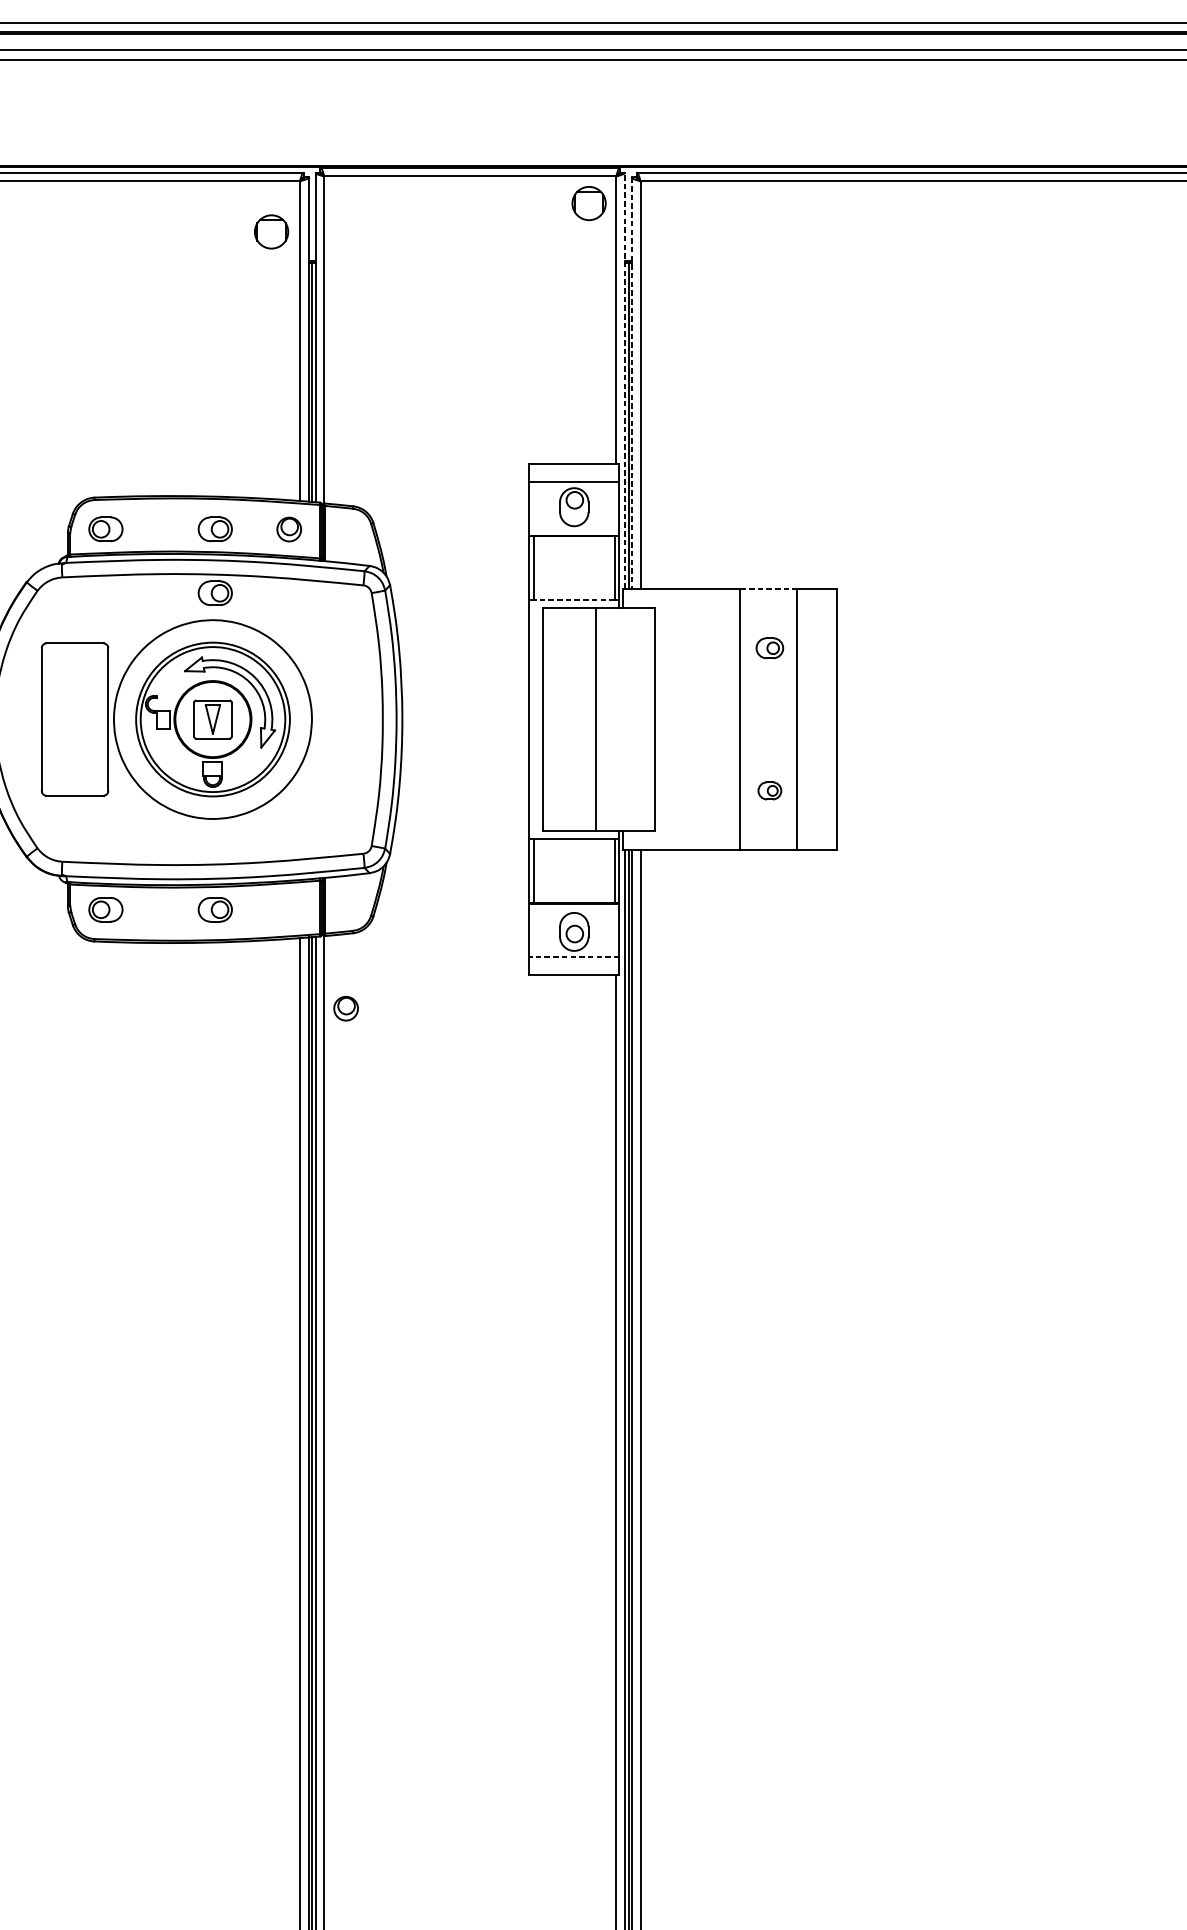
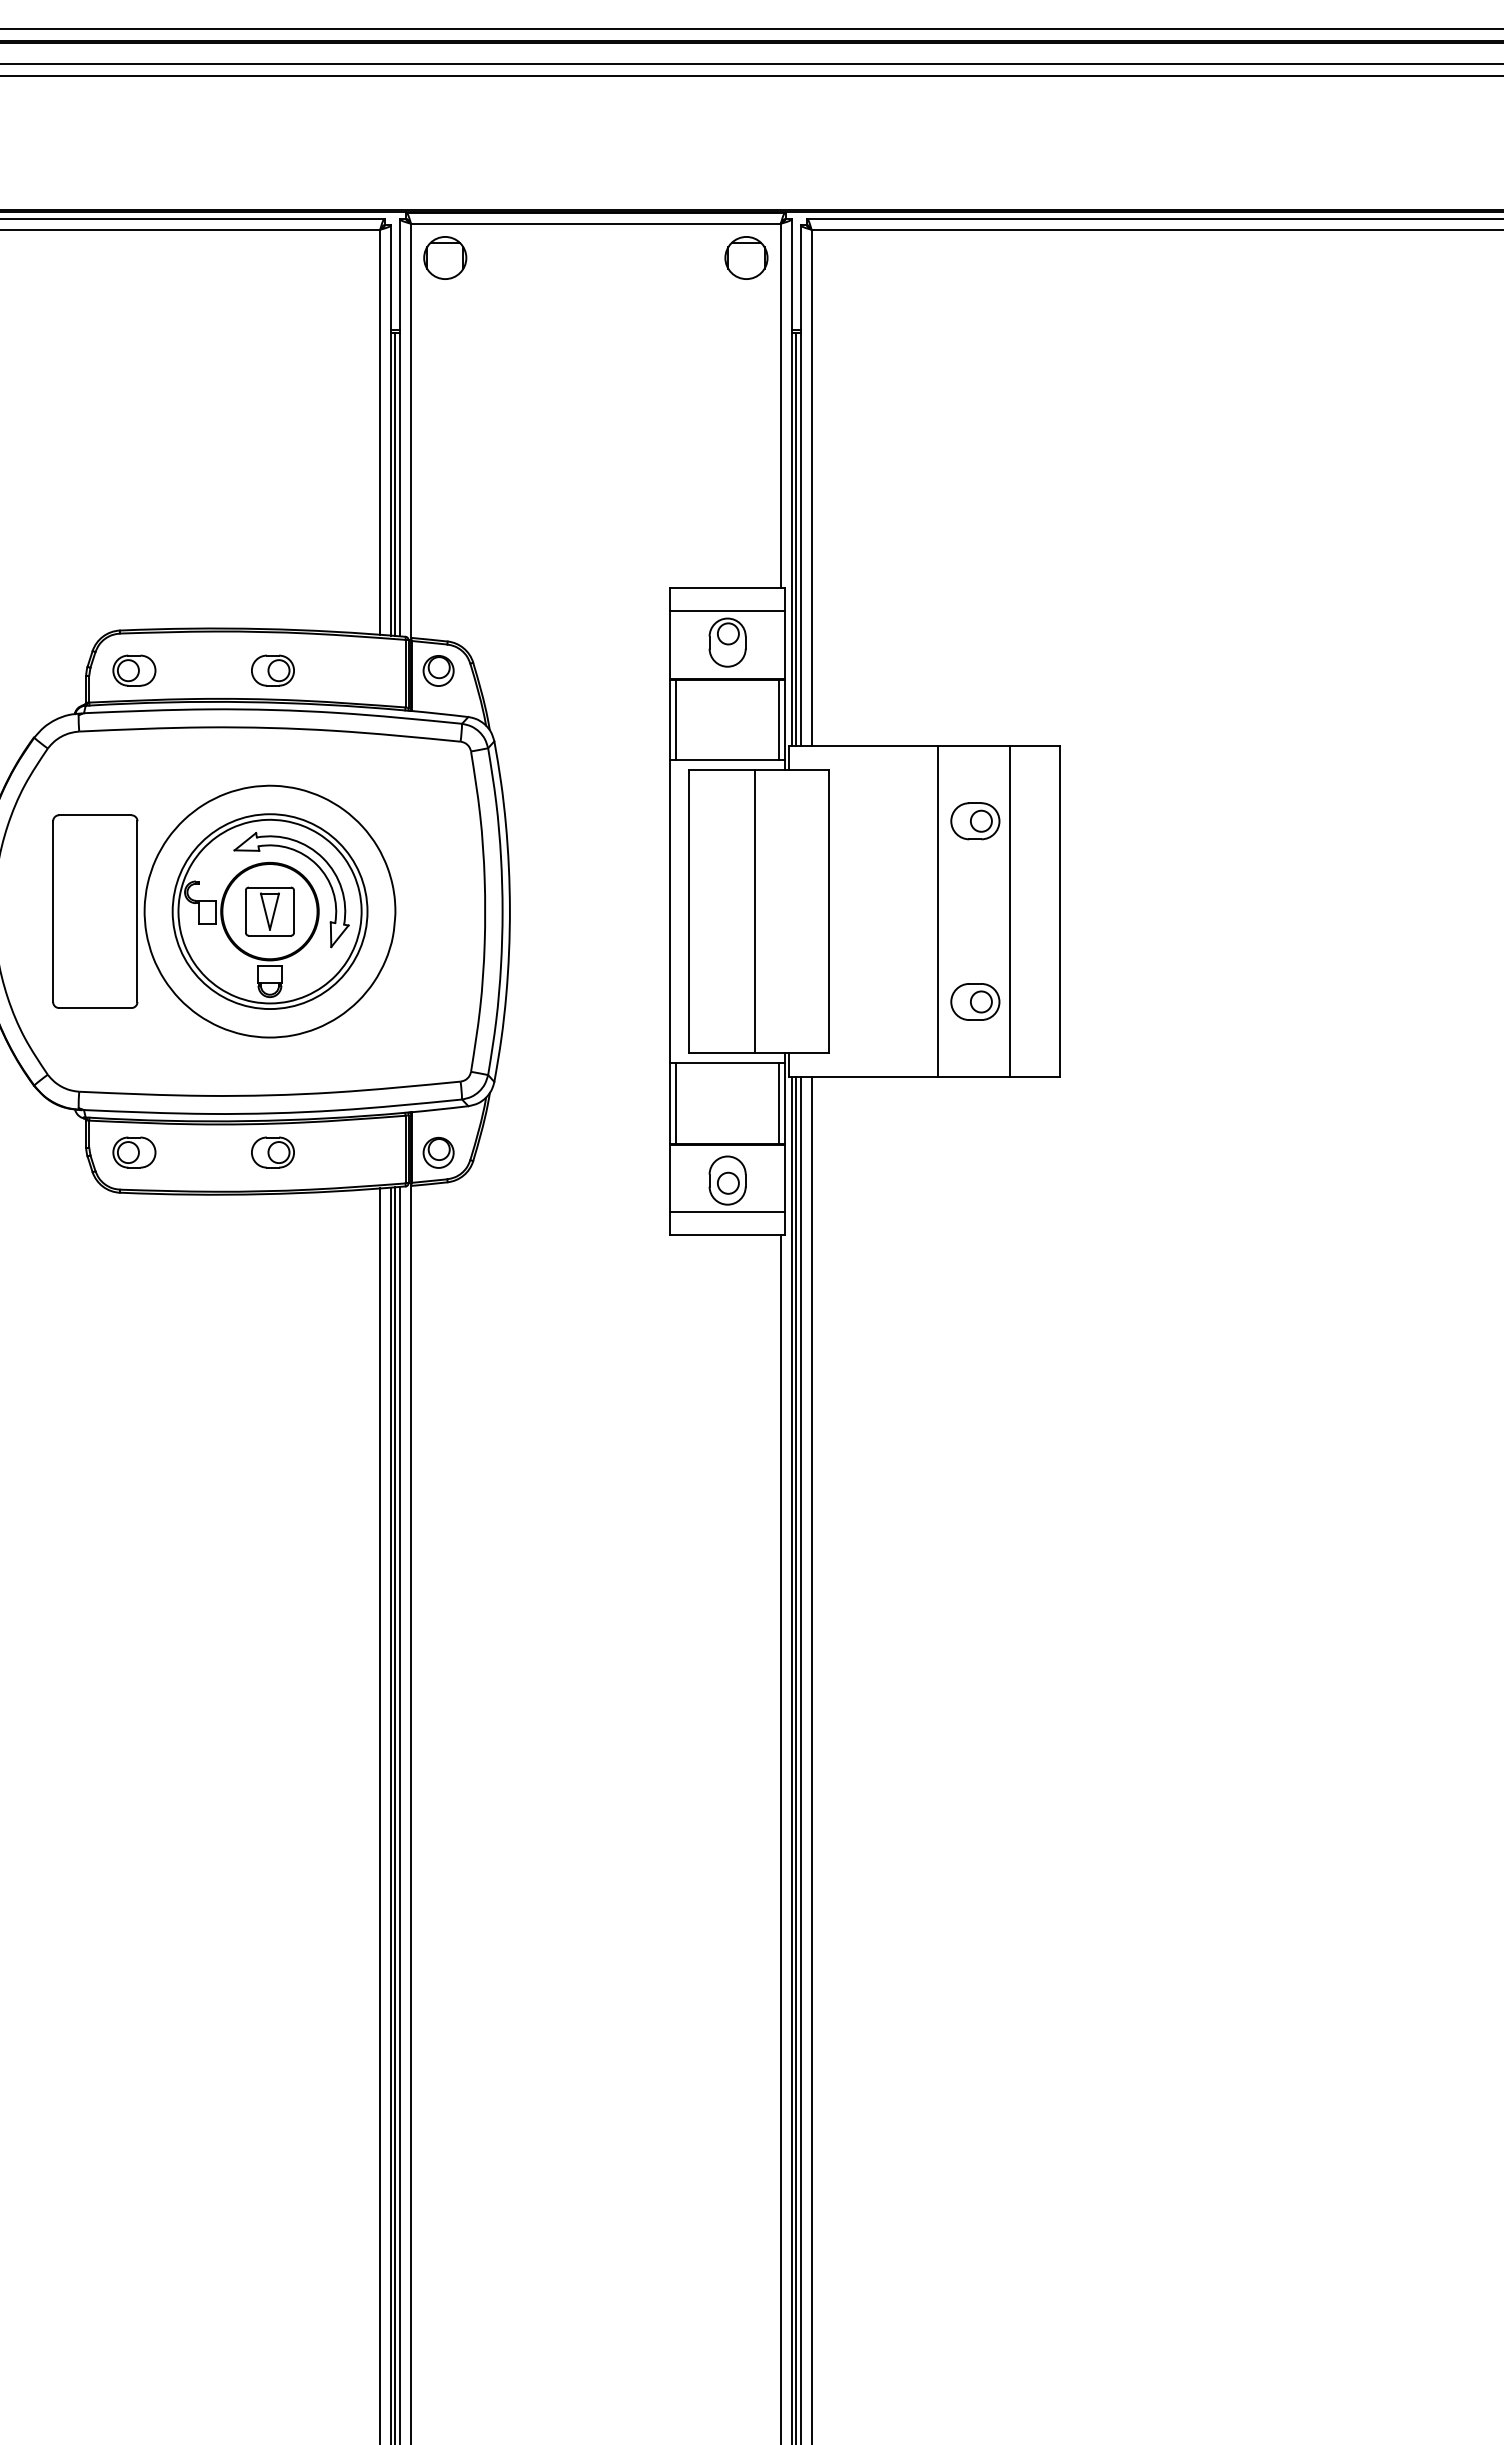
part: (271, 231) -> (445, 257), moved
line: (624, 380) -> (791, 482), dashed -> solid
line: (631, 383) -> (800, 485), dashed -> solid
part: (289, 529) -> (438, 670), moved
line: (769, 588) -> (974, 745), dashed -> solid
part: (214, 593) -> (272, 751), removed
line: (574, 599) -> (727, 759), dashed -> solid
part: (769, 648) -> (975, 821), size x1.43
part: (769, 790) -> (975, 1001), size x1.67
line: (574, 957) -> (727, 1212), dashed -> solid
part: (345, 1008) -> (438, 1152), moved

